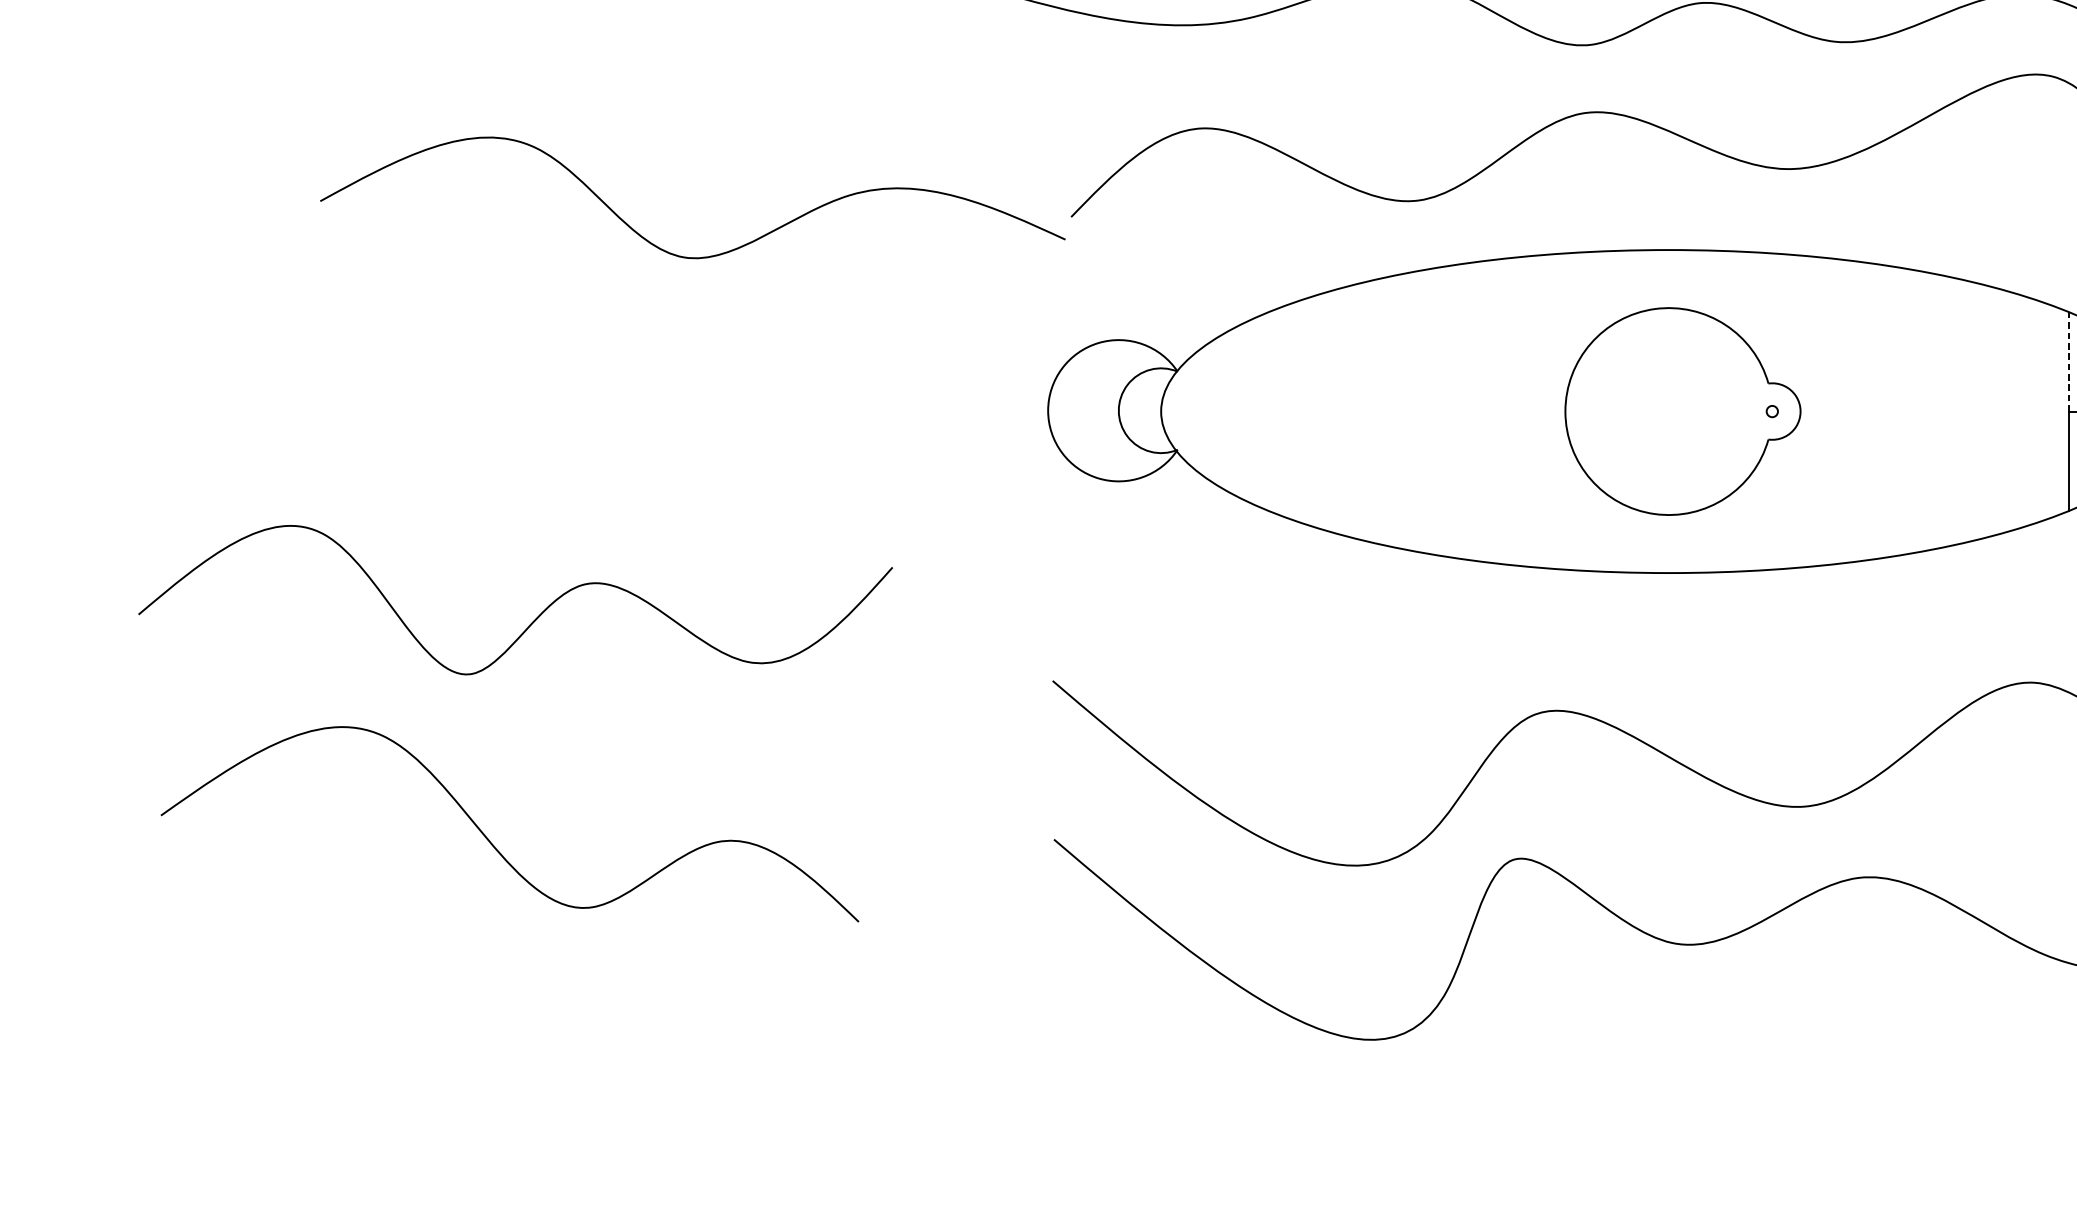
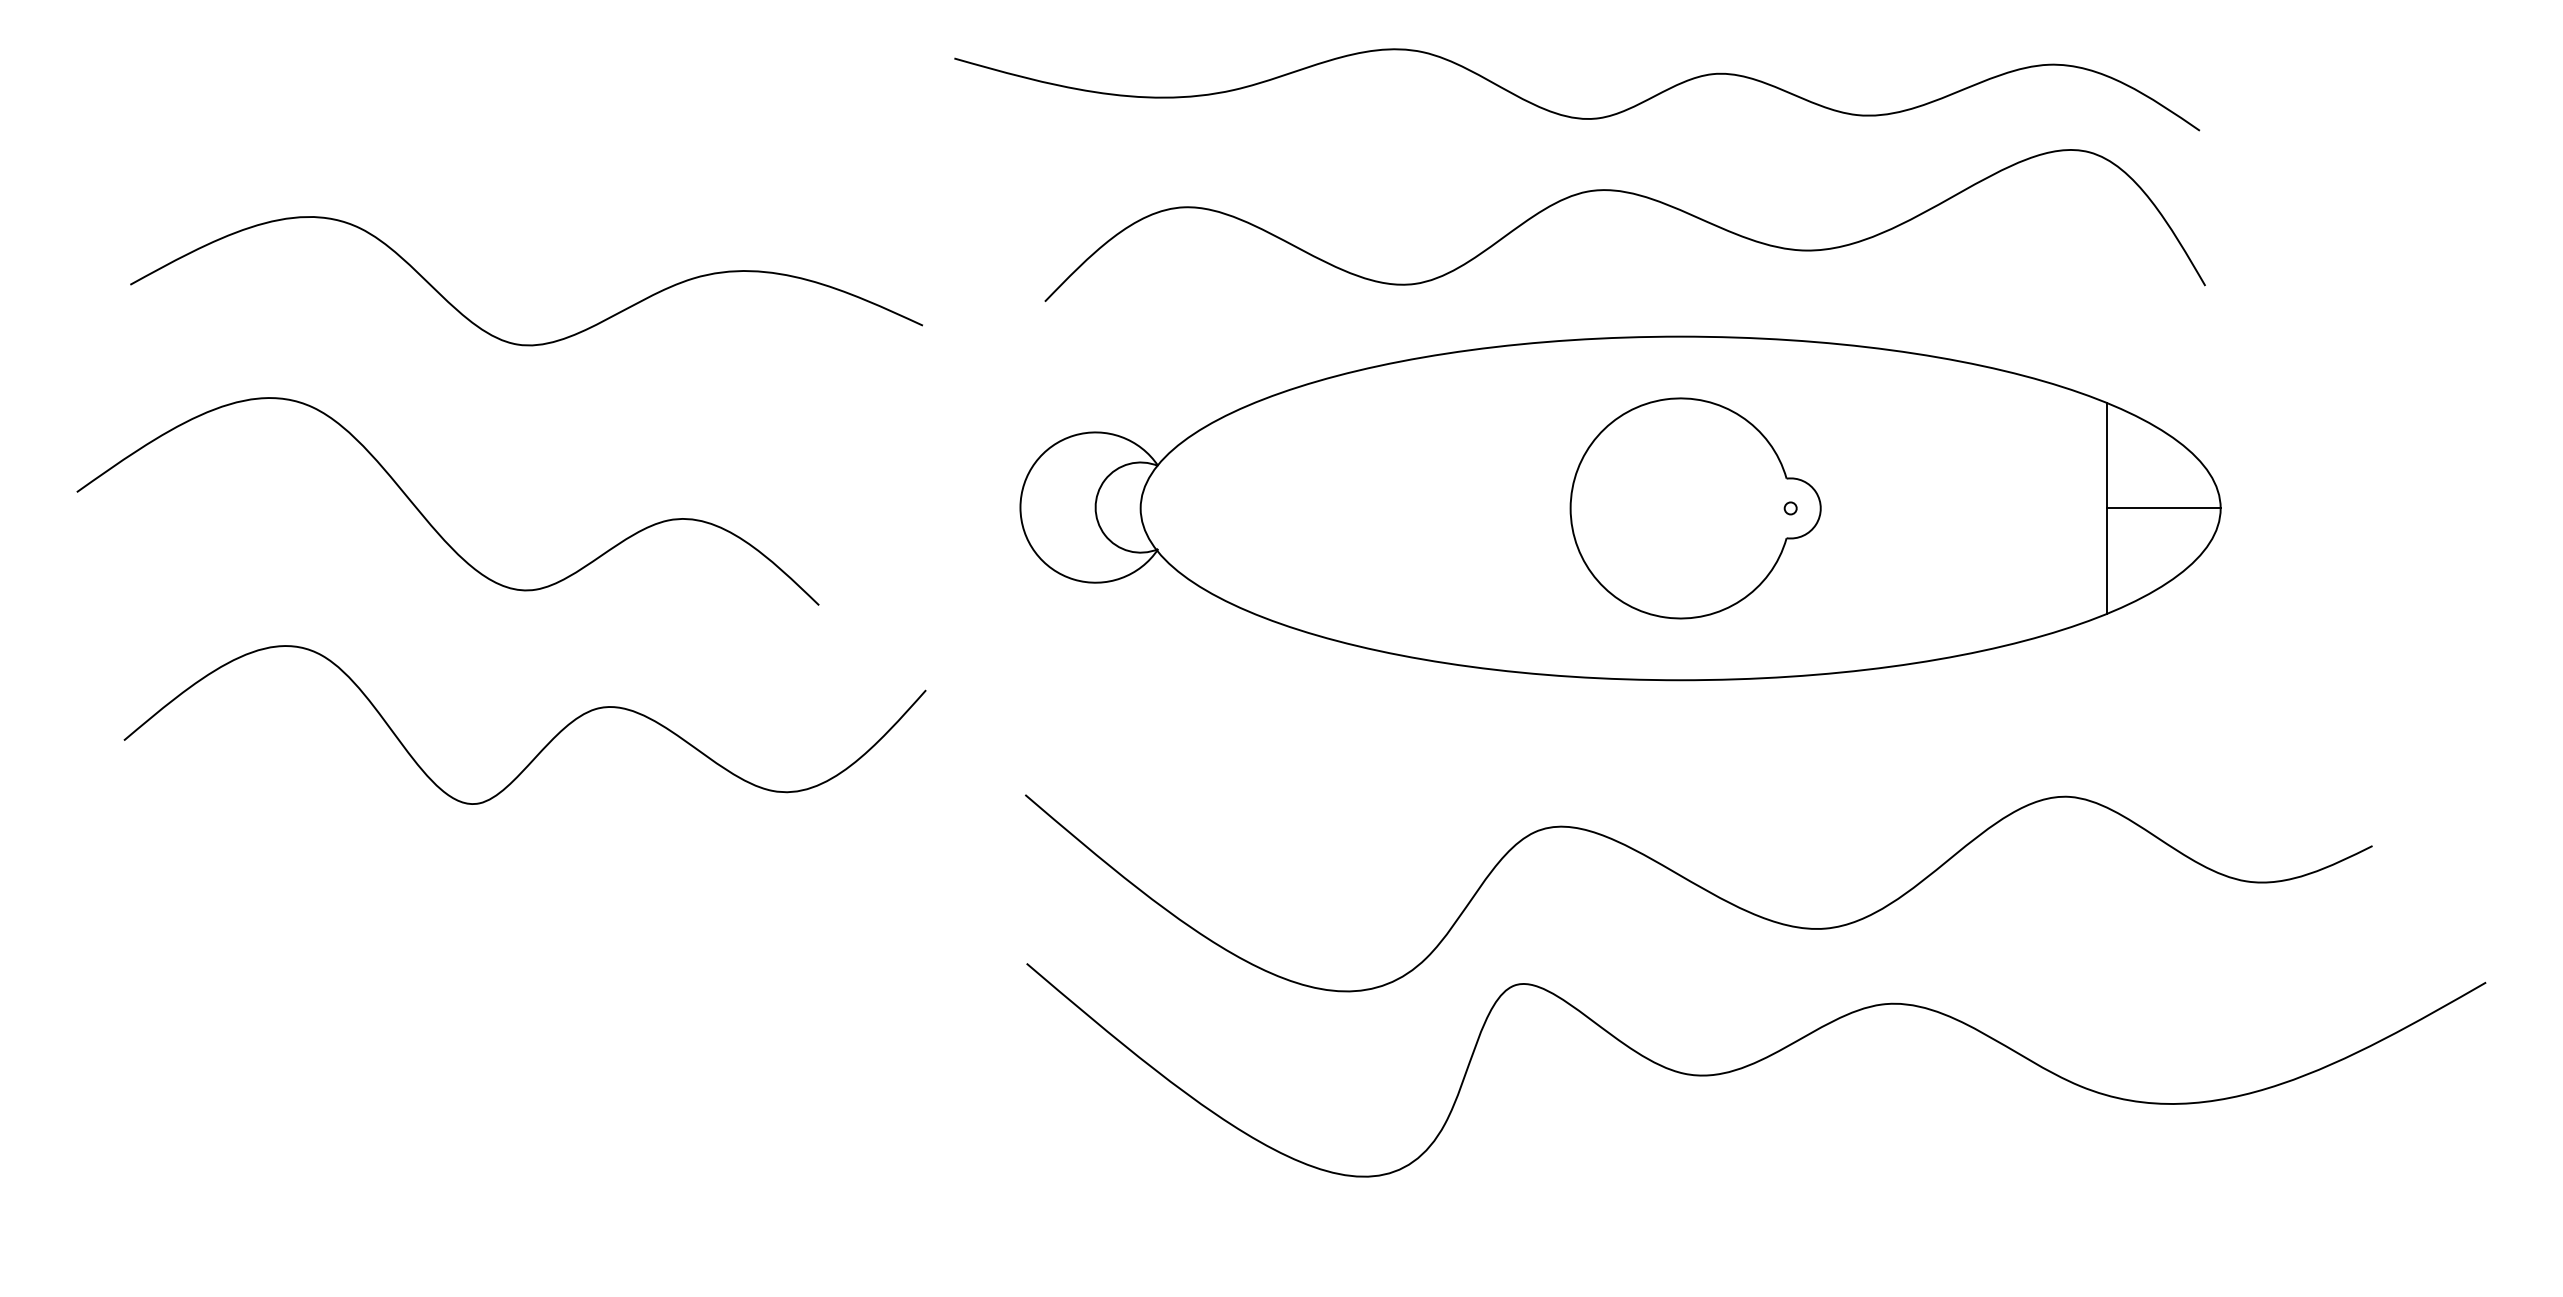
curve: (673, 253) -> (506, 340), moved
line: (2069, 361) -> (2106, 455), dashed -> solid
curve: (534, 619) -> (545, 745), moved
curve: (491, 842) -> (428, 520), moved

